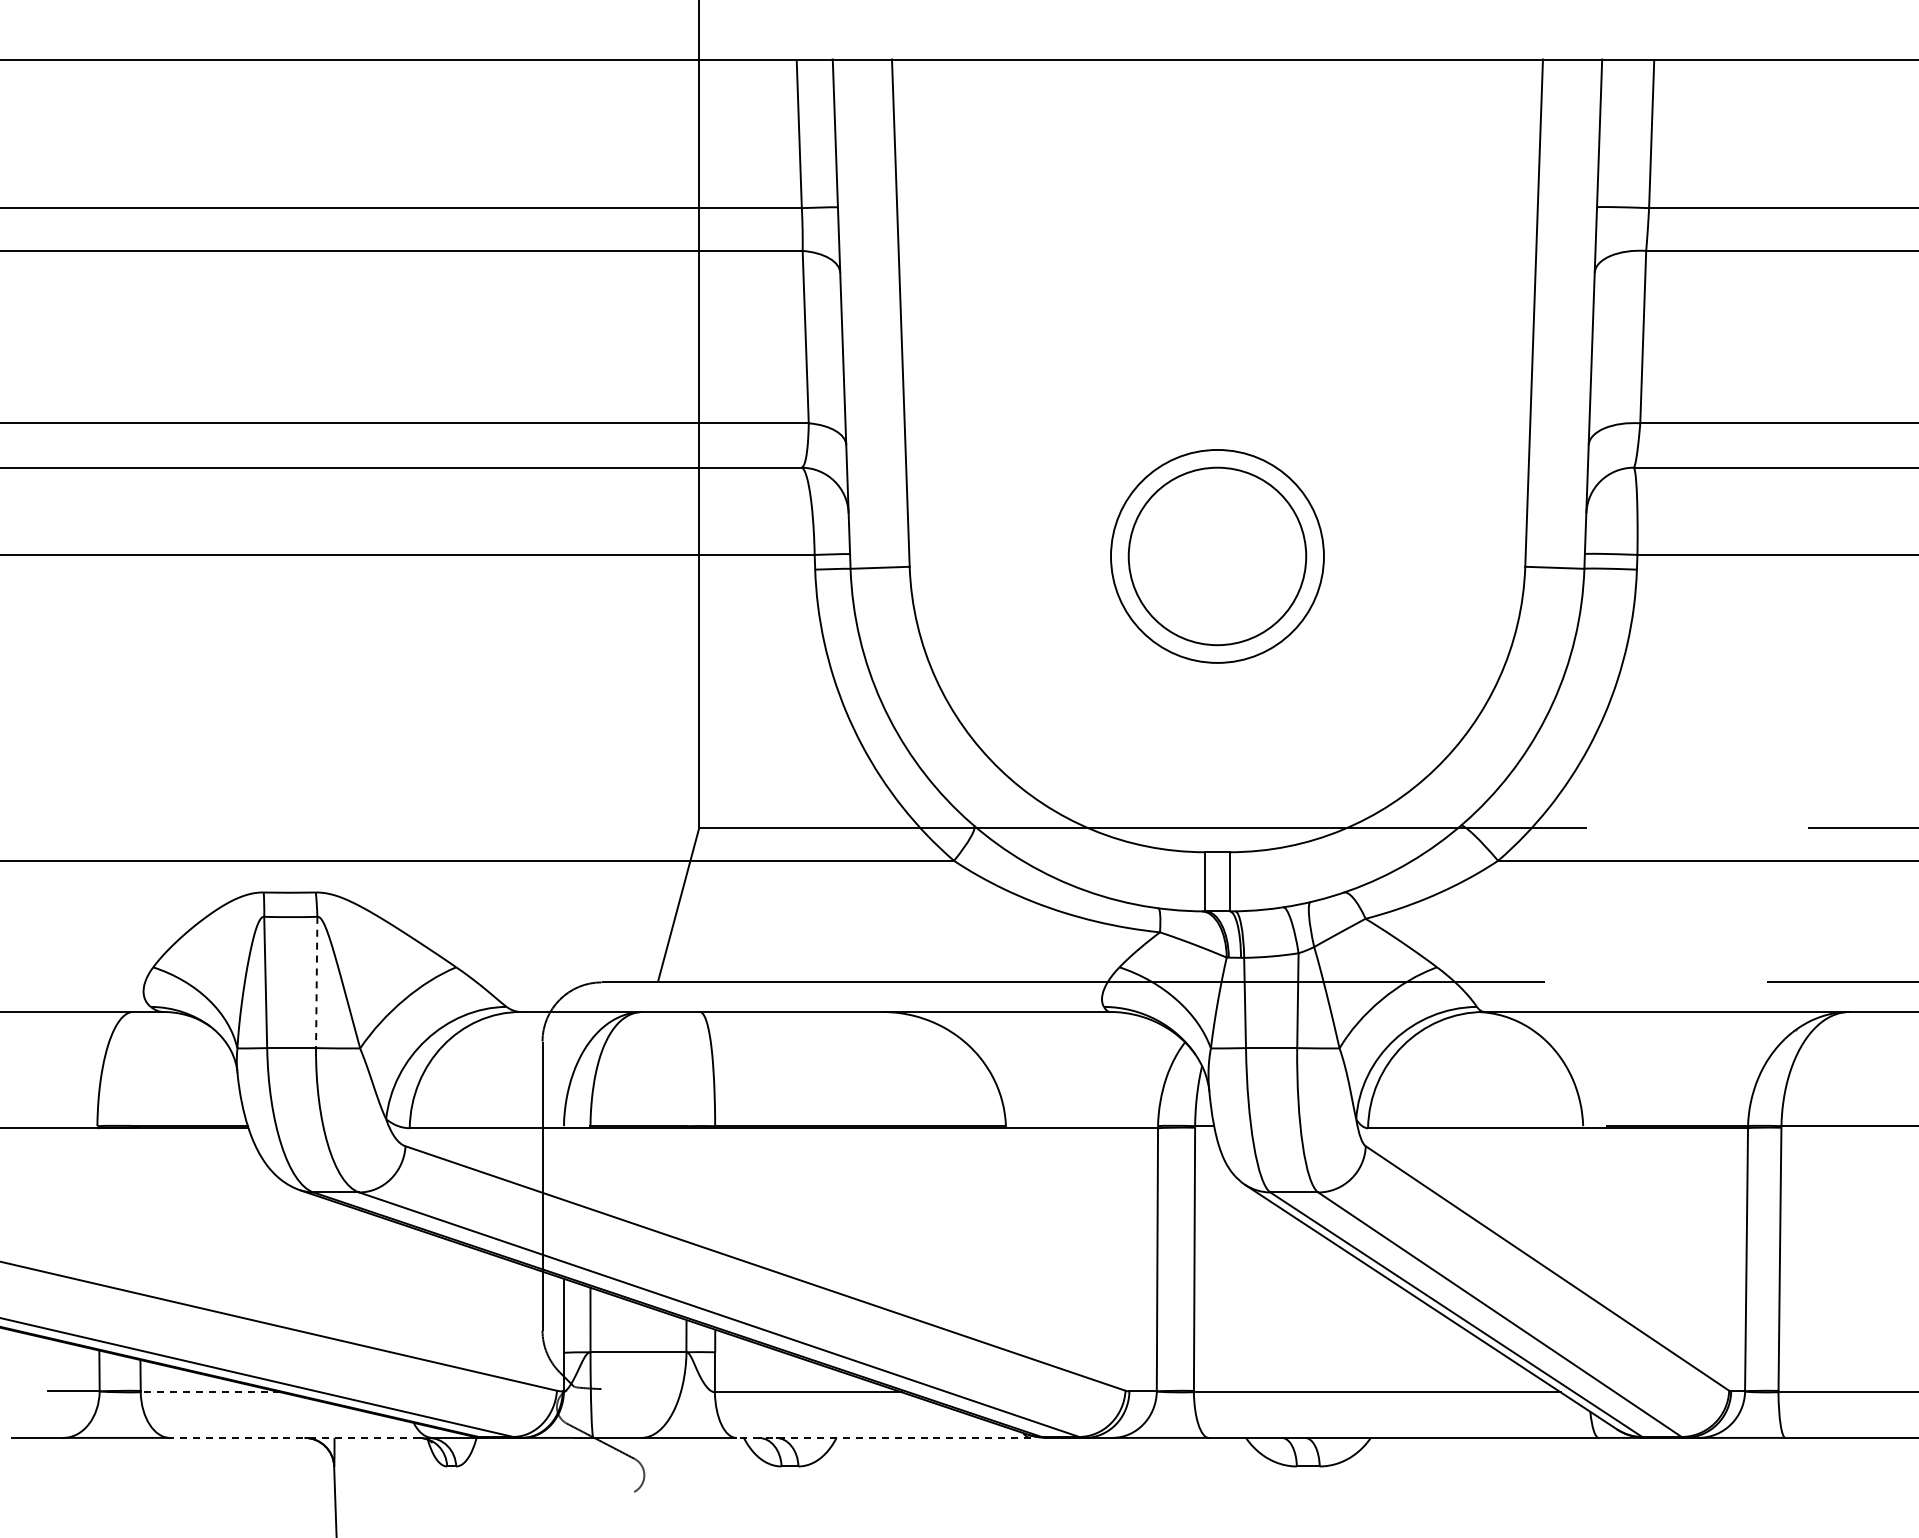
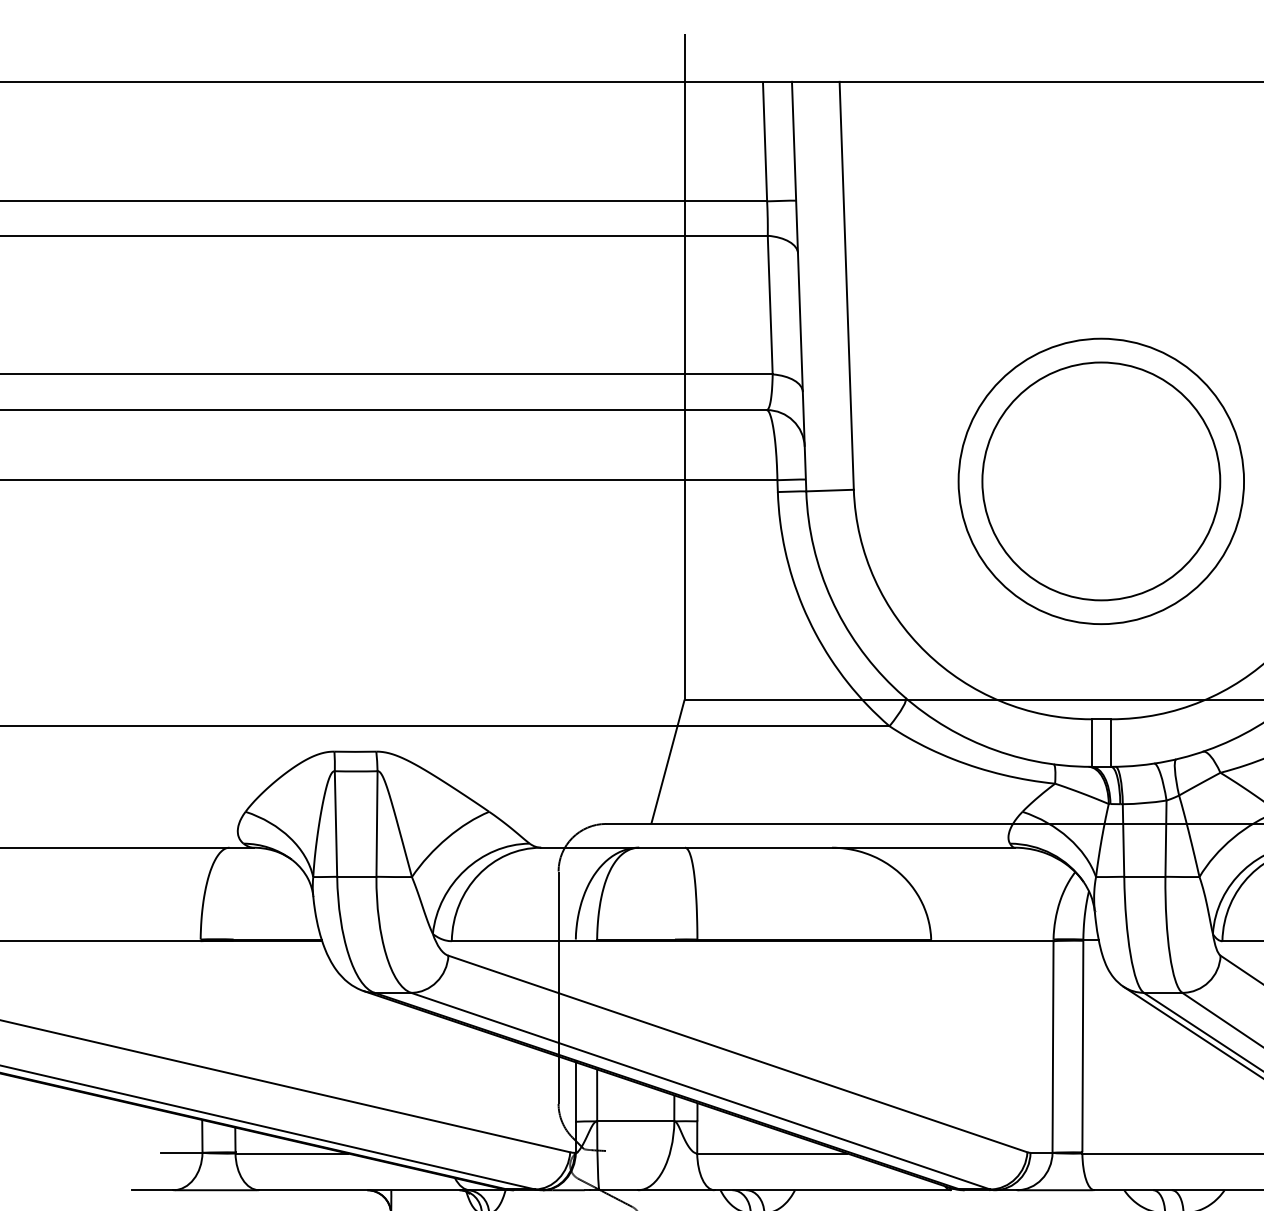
circle: (1217, 555) -> (1101, 480), size x1.67
circle: (1217, 556) -> (1101, 481), size x1.67
line: (316, 982) -> (376, 824), dashed -> solid
line: (210, 1392) -> (291, 1153), dashed -> solid
line: (300, 1437) -> (363, 1189), dashed -> solid
line: (883, 1437) -> (832, 1189), dashed -> solid

